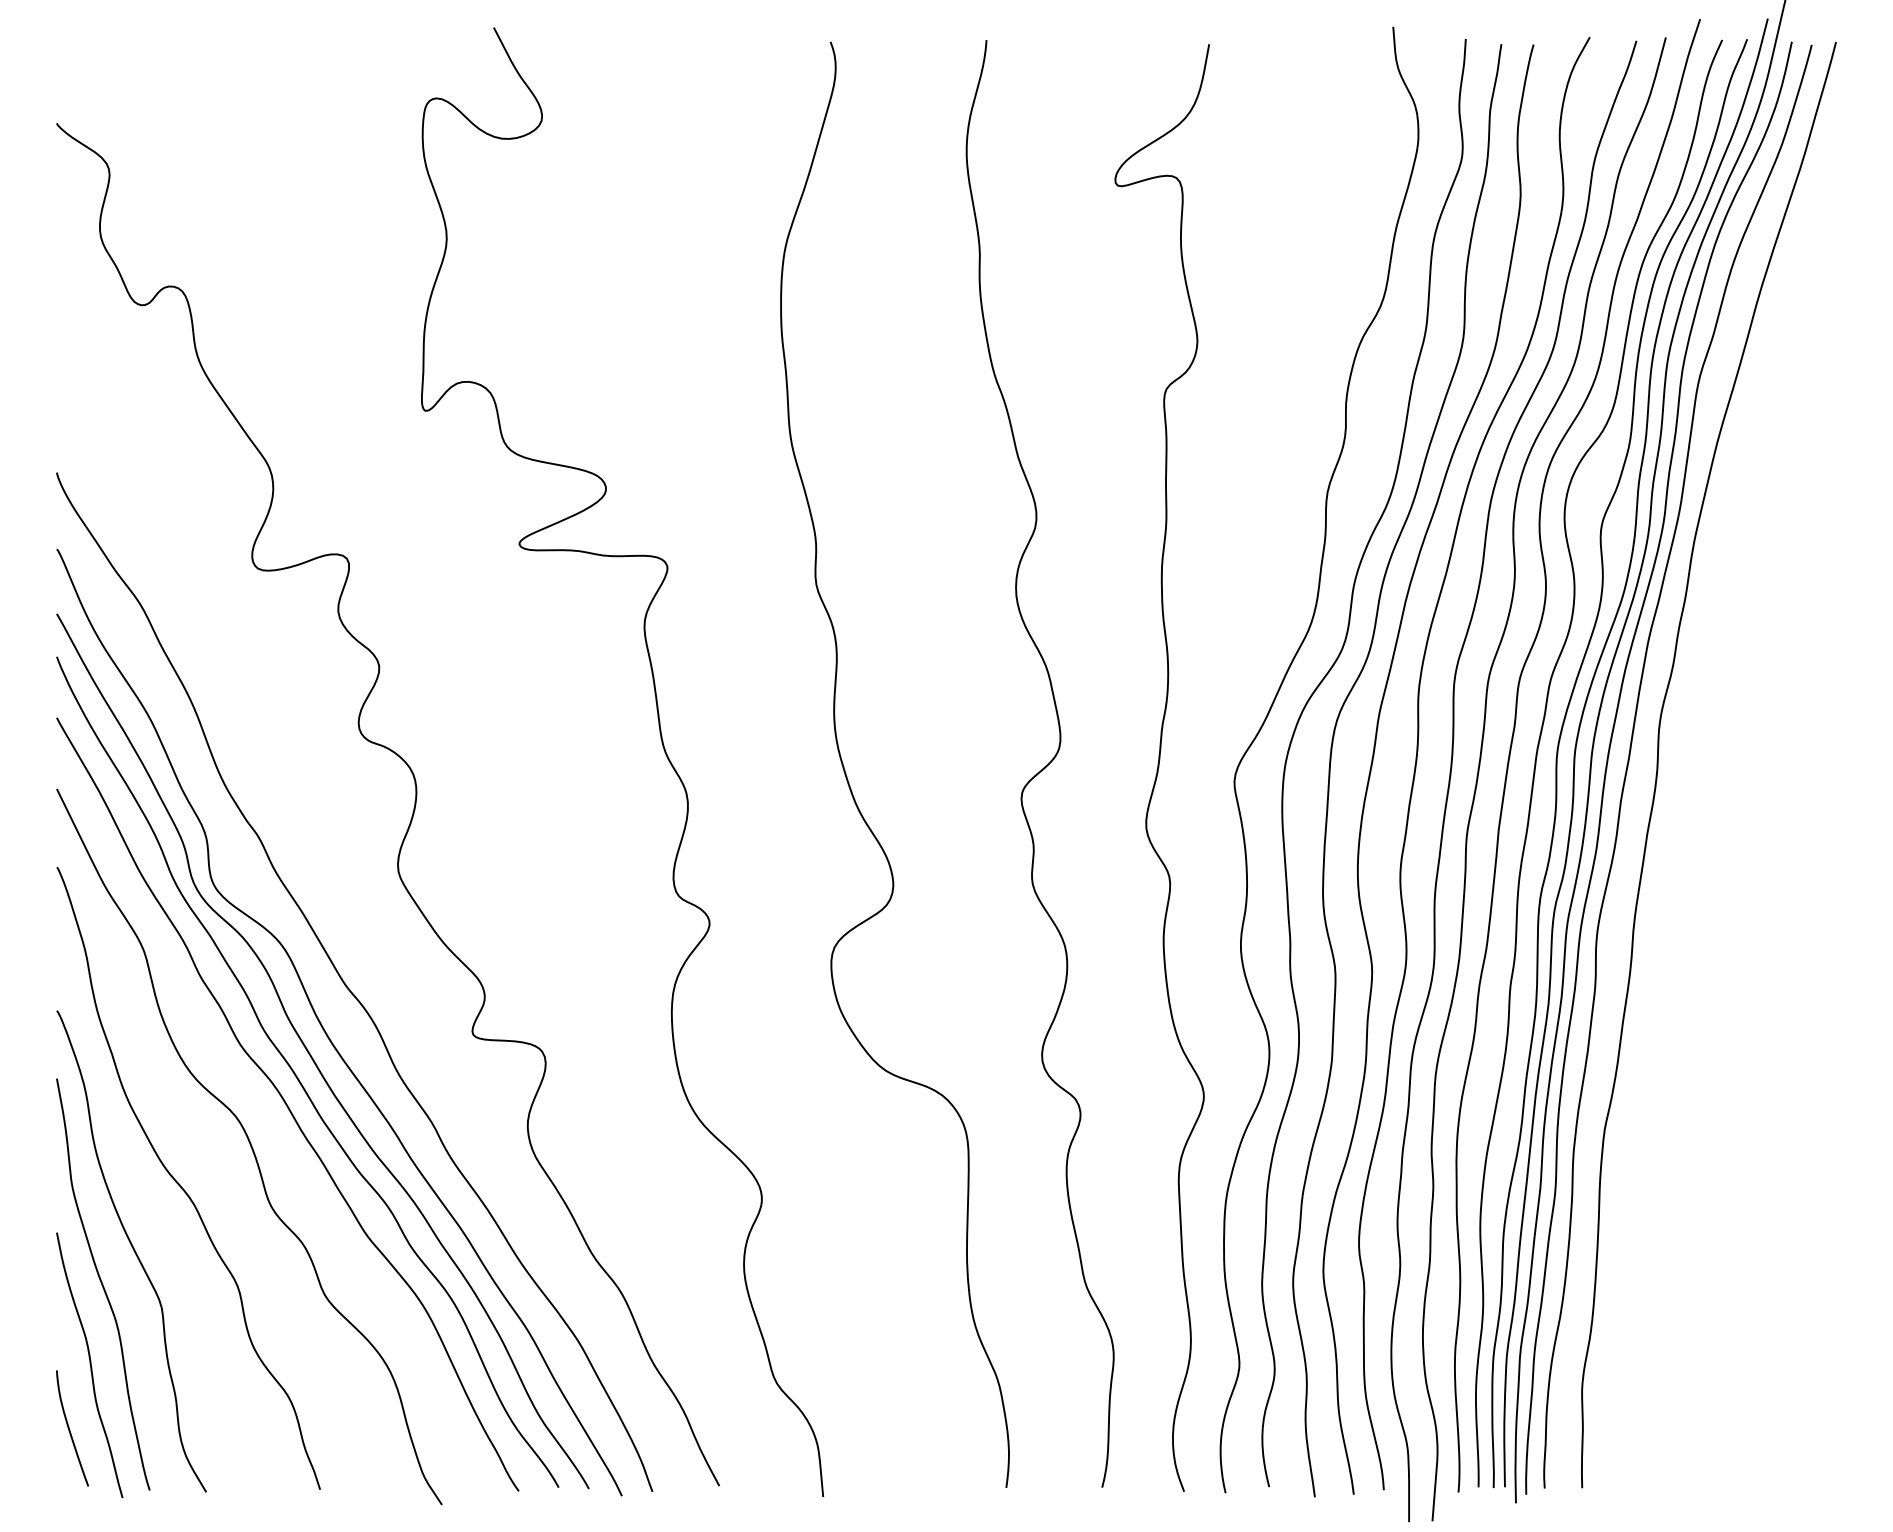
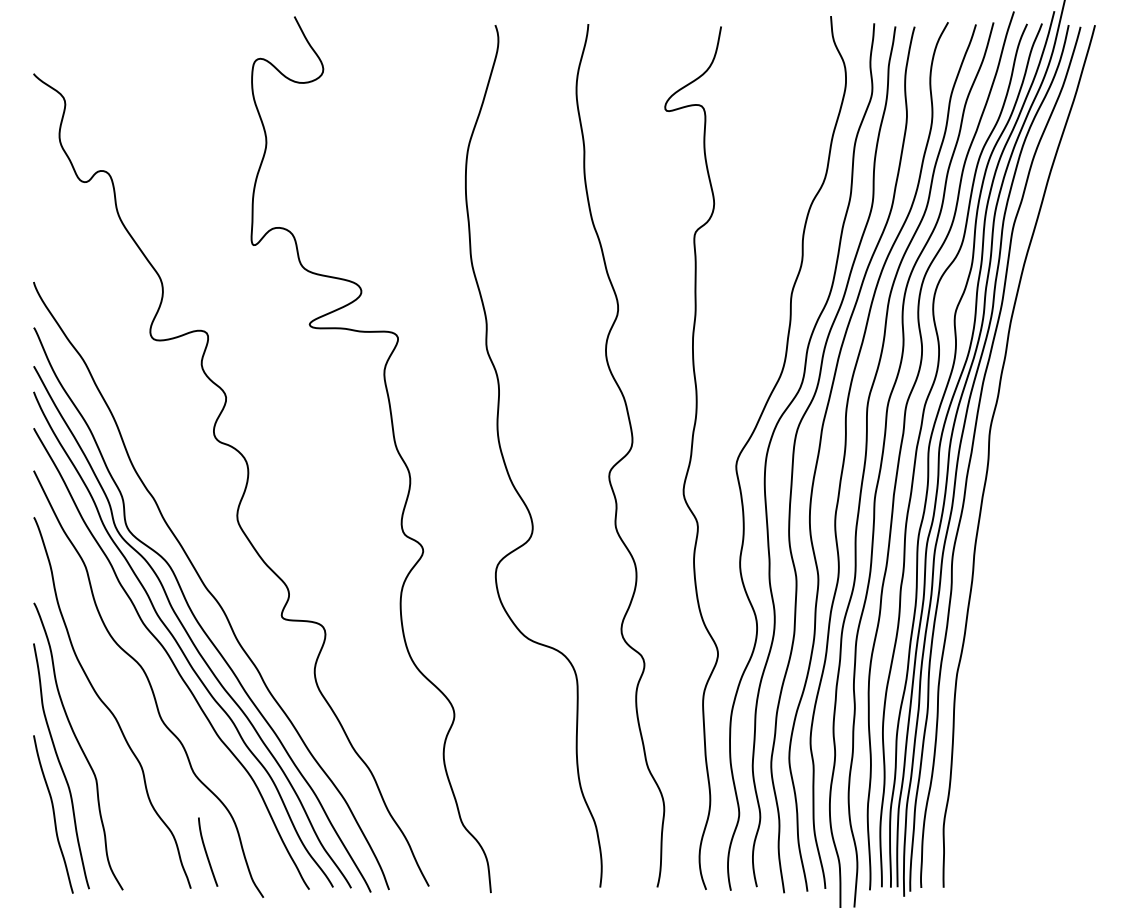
part: (73, 1427) -> (208, 851), moved

